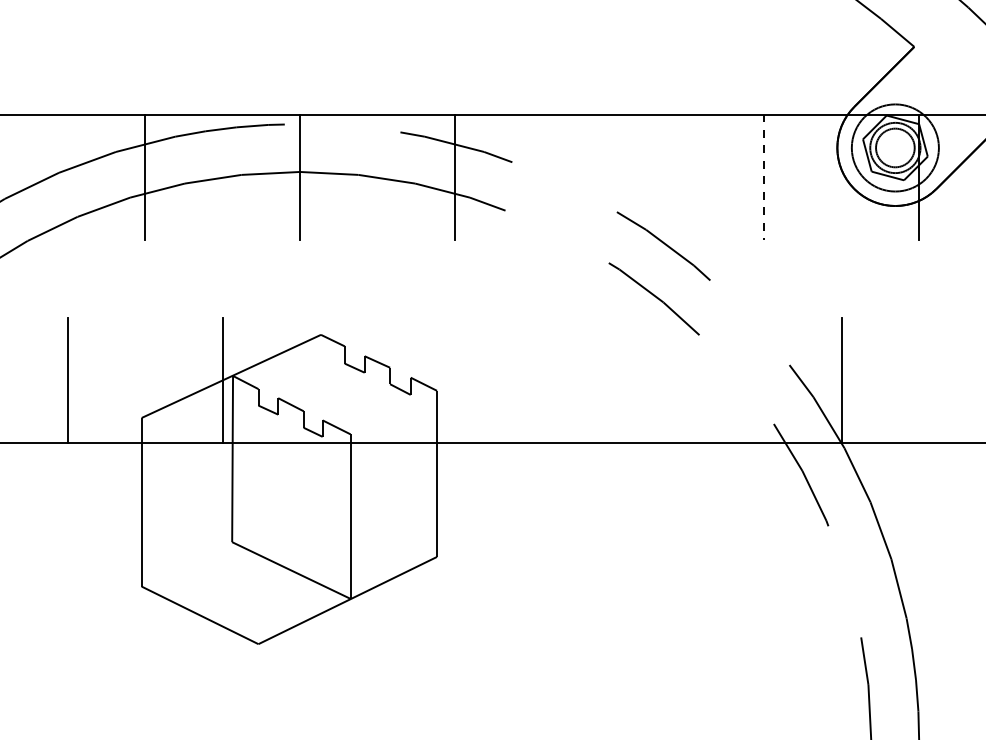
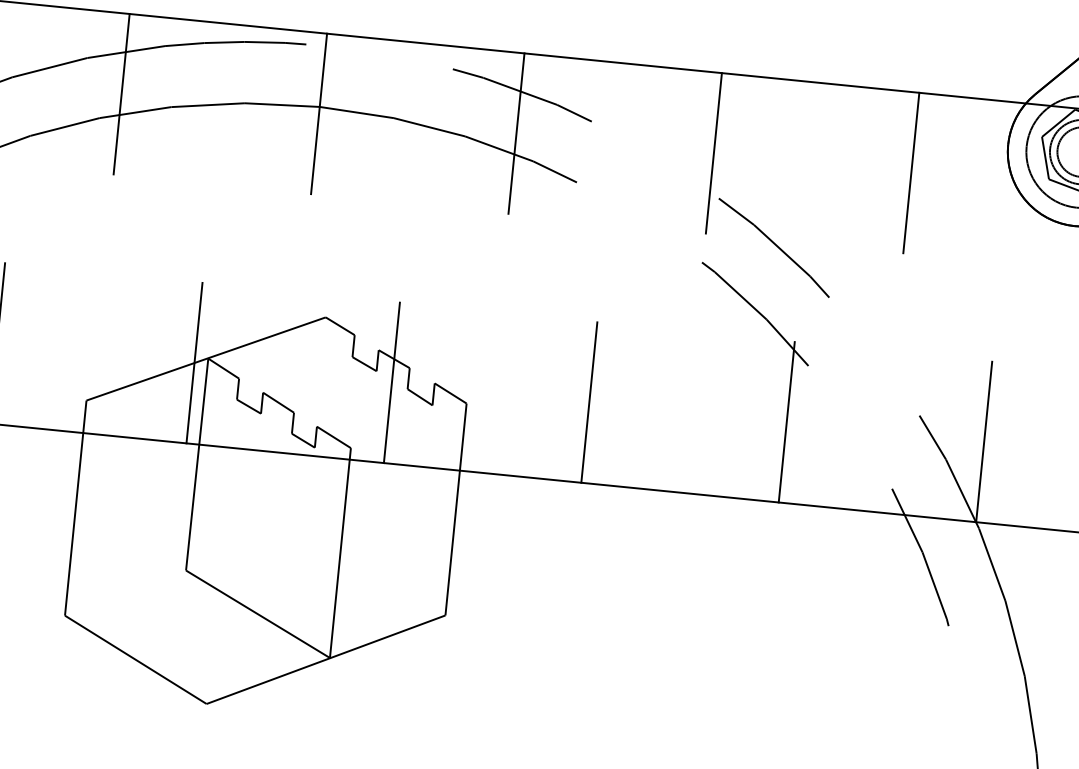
line: (609, 177) -> (713, 153), added
line: (764, 177) -> (911, 173), dashed -> solid
line: (377, 380) -> (392, 382), added
line: (532, 380) -> (589, 402), added
line: (686, 380) -> (786, 422), added

